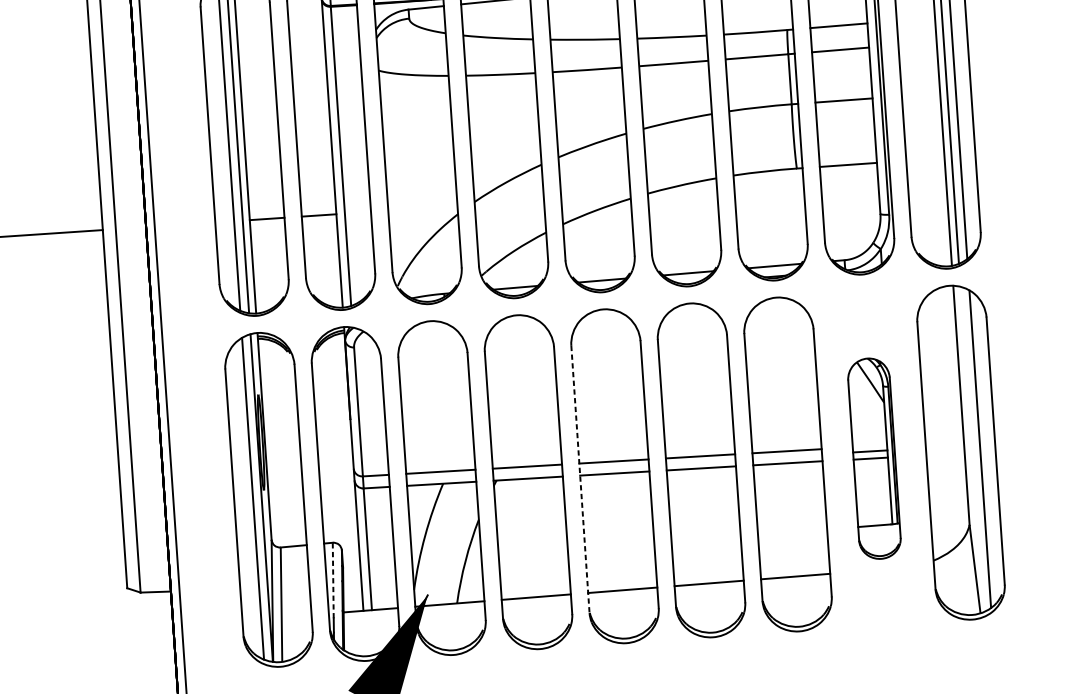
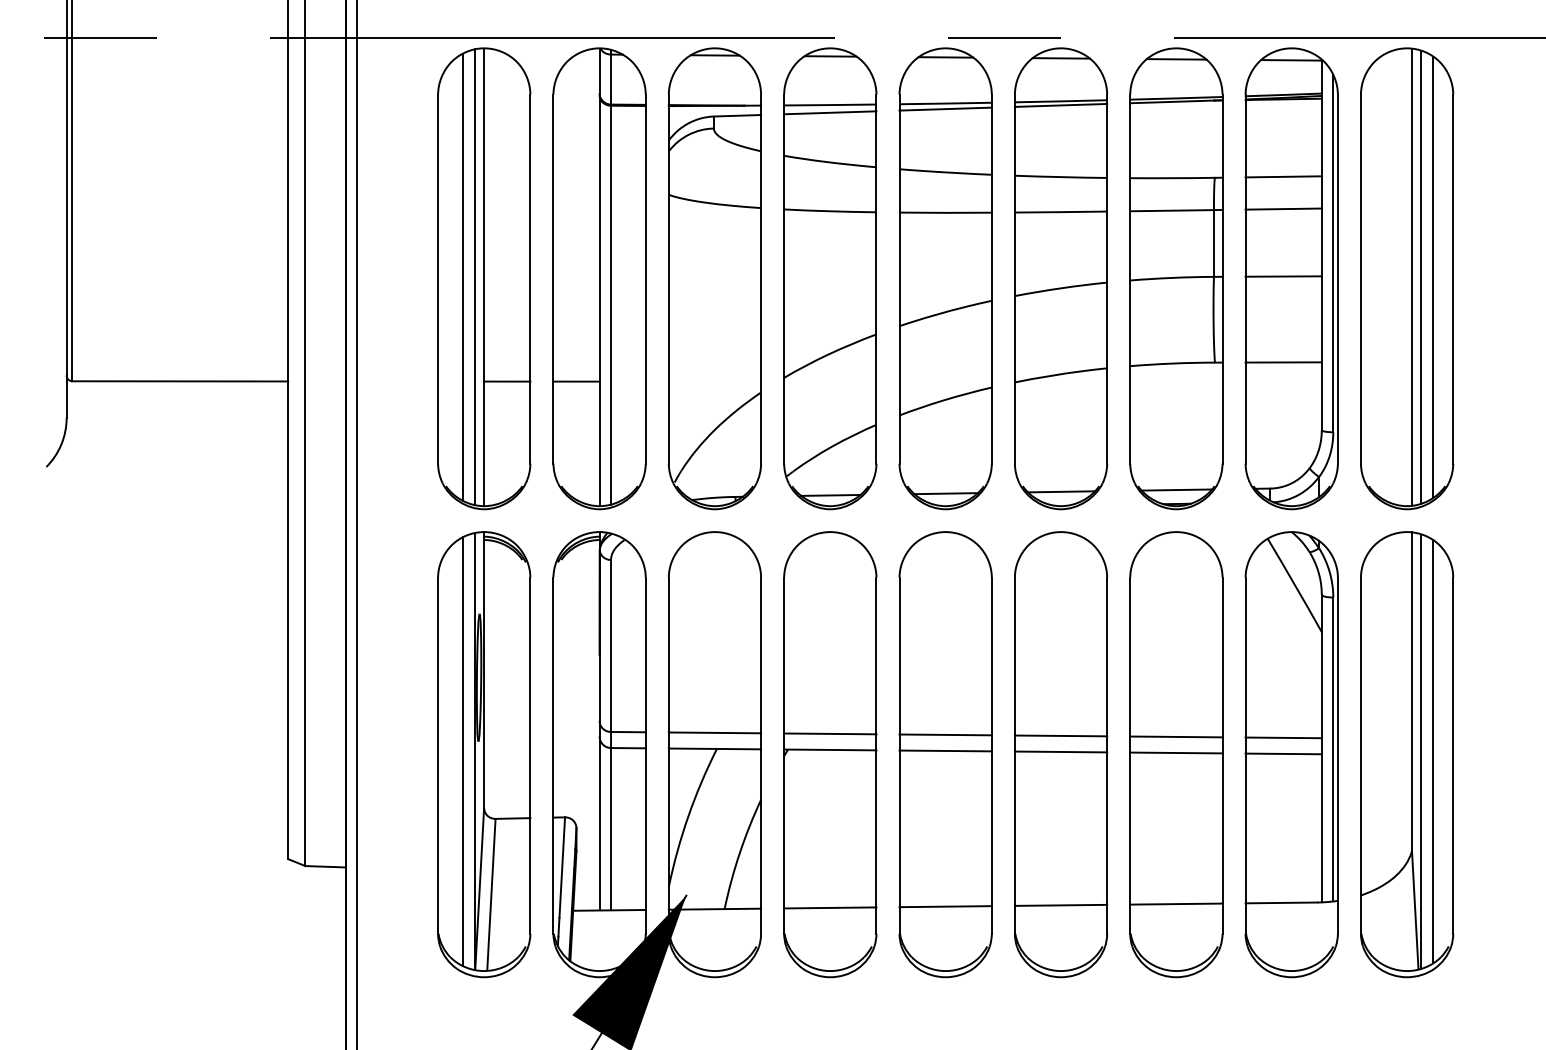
line: (971, 449) -> (1421, 751), added
part: (874, 458) -> (1291, 754), size x1.67
line: (580, 480) -> (899, 756), dashed -> solid
line: (333, 580) -> (562, 867), dashed -> solid

